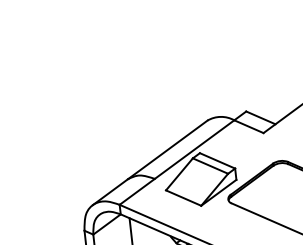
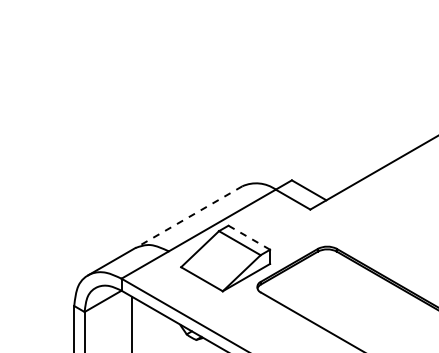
line: (167, 150) -> (188, 217), solid -> dashed
line: (216, 160) -> (248, 237), solid -> dashed

